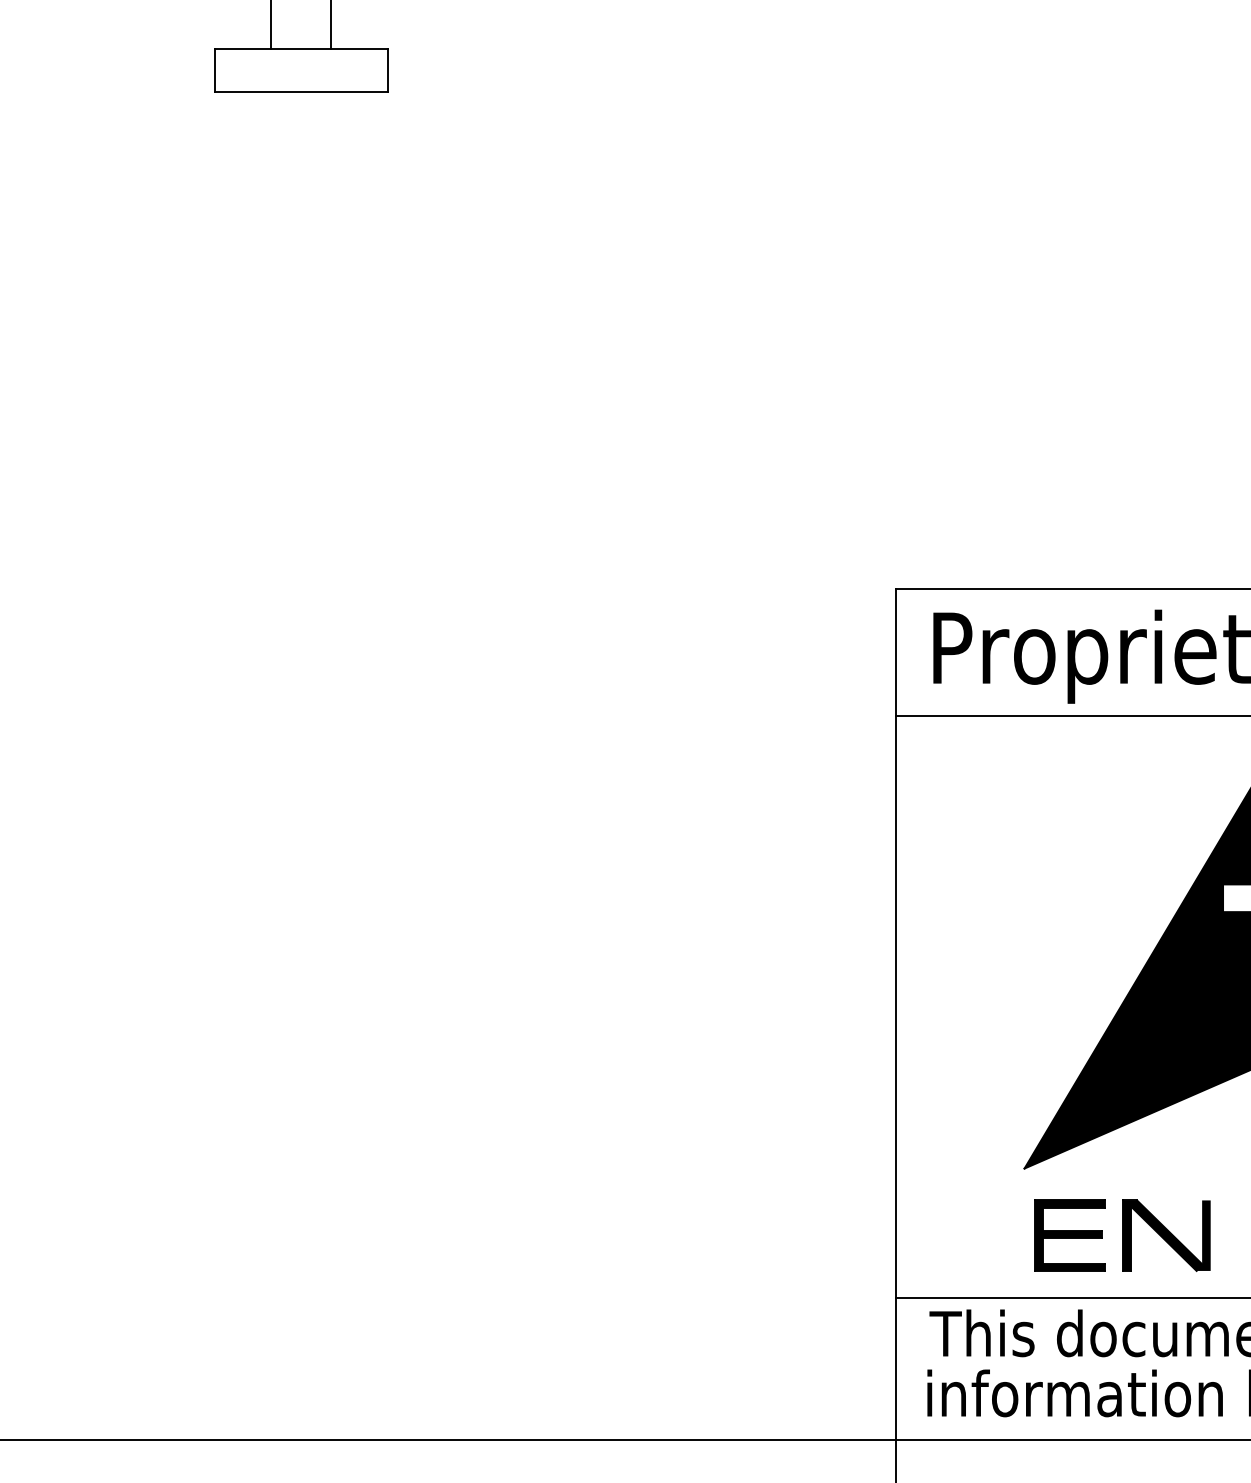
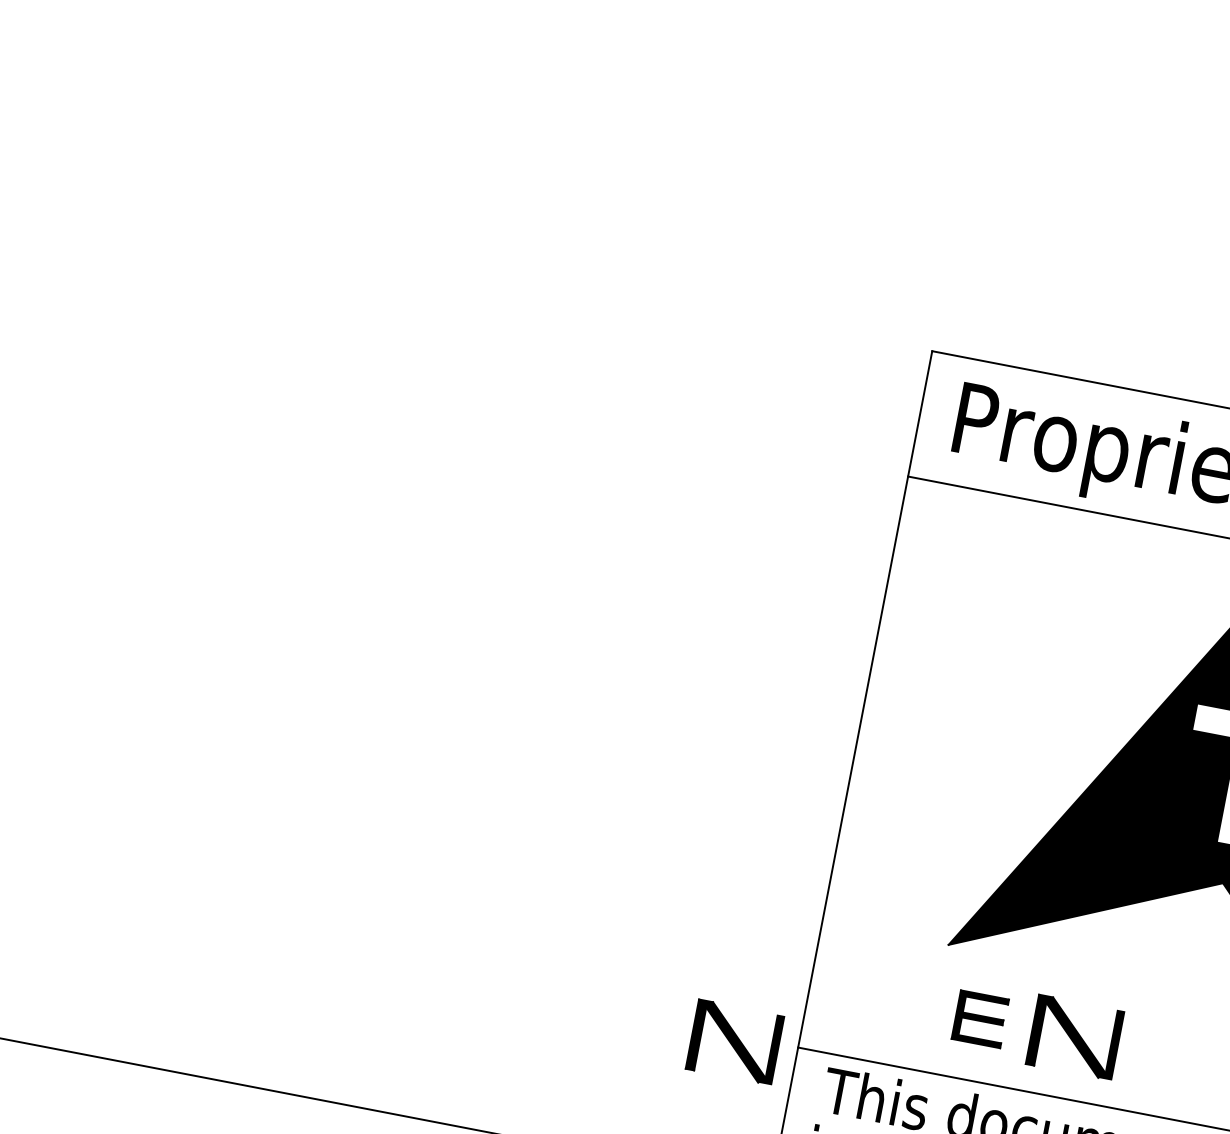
part: (1069, 1235) -> (980, 1019), size x0.7
part: (833, 1304) -> (735, 1042), added

